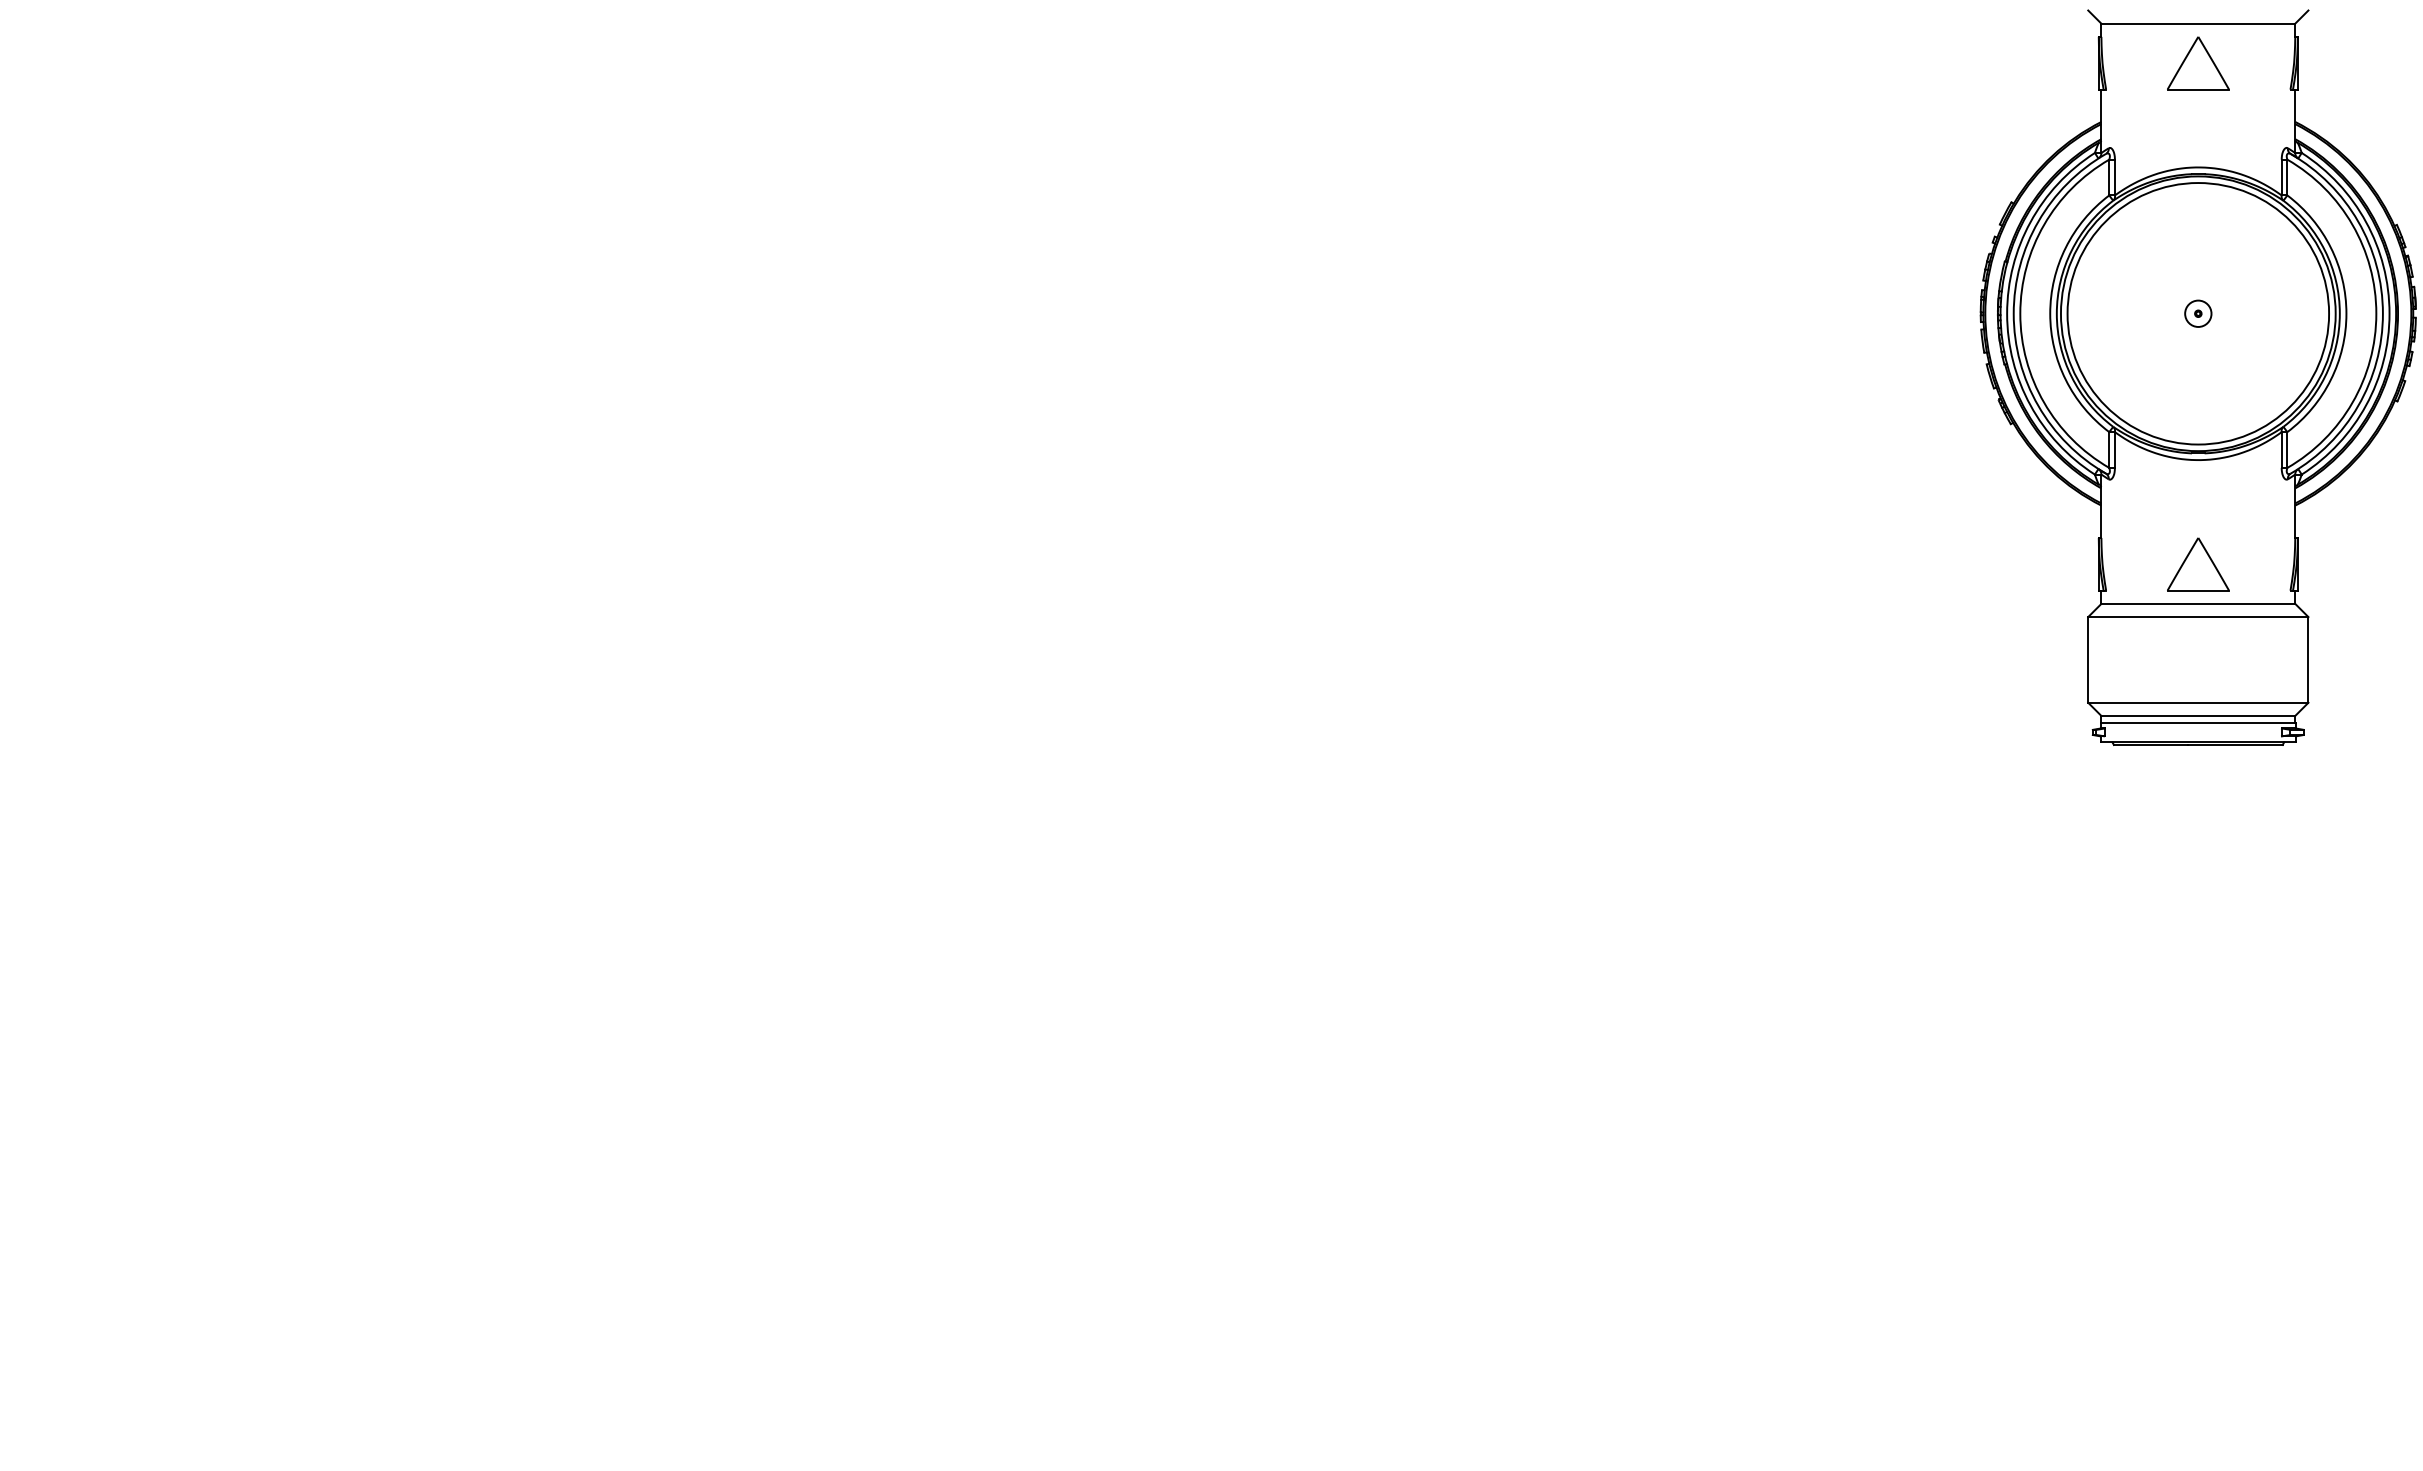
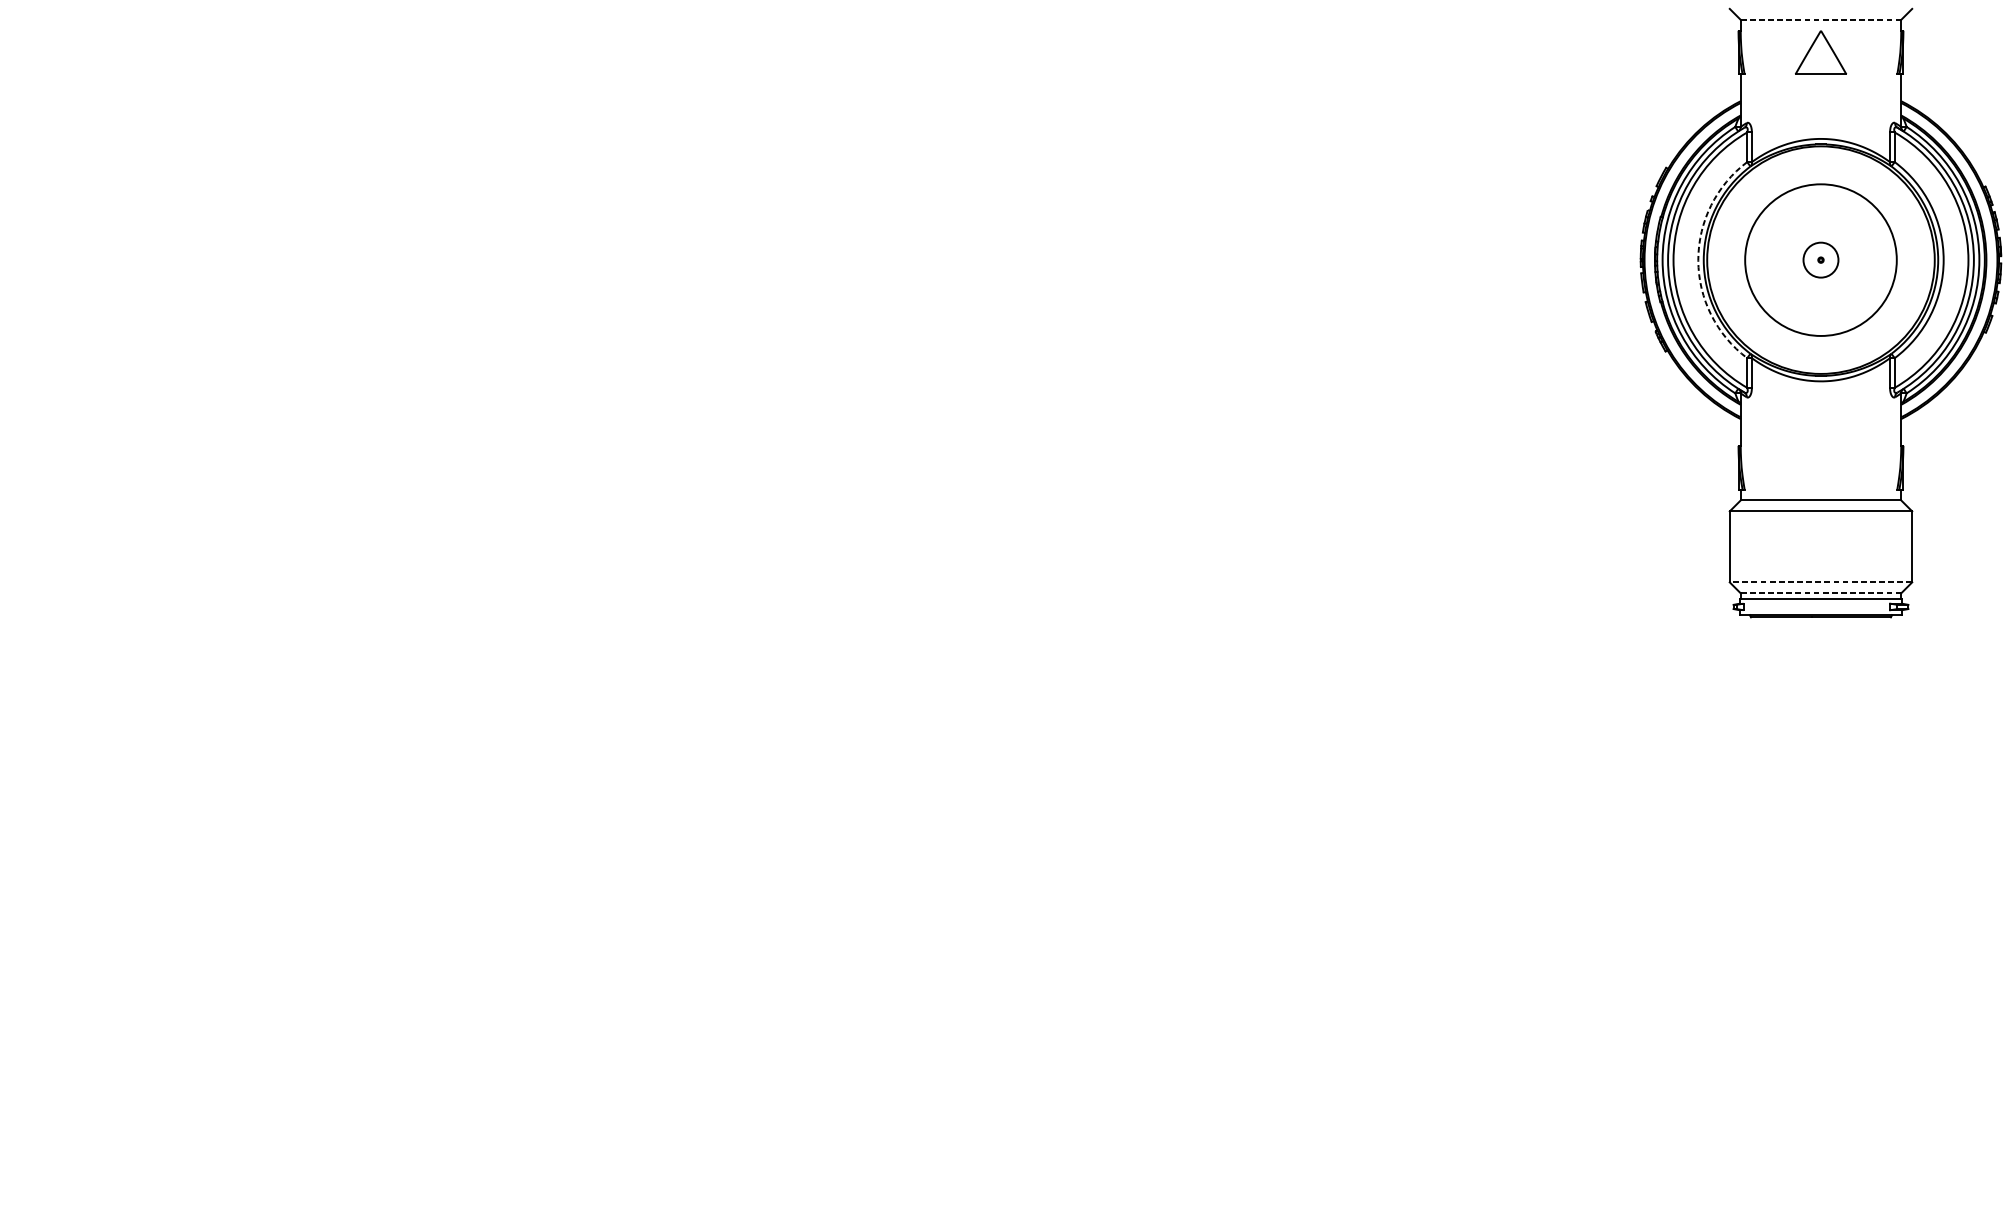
line: (2198, 23) -> (1821, 19), solid -> dashed
arc: (2050, 313) -> (1698, 259), solid -> dashed
circle: (2198, 313) -> (1821, 259), size x0.7
circle: (2198, 313) -> (1821, 259), size x1.6
part: (2198, 564) -> (1821, 467), removed
line: (2197, 702) -> (1820, 582), solid -> dashed
line: (2198, 715) -> (1821, 592), solid -> dashed

